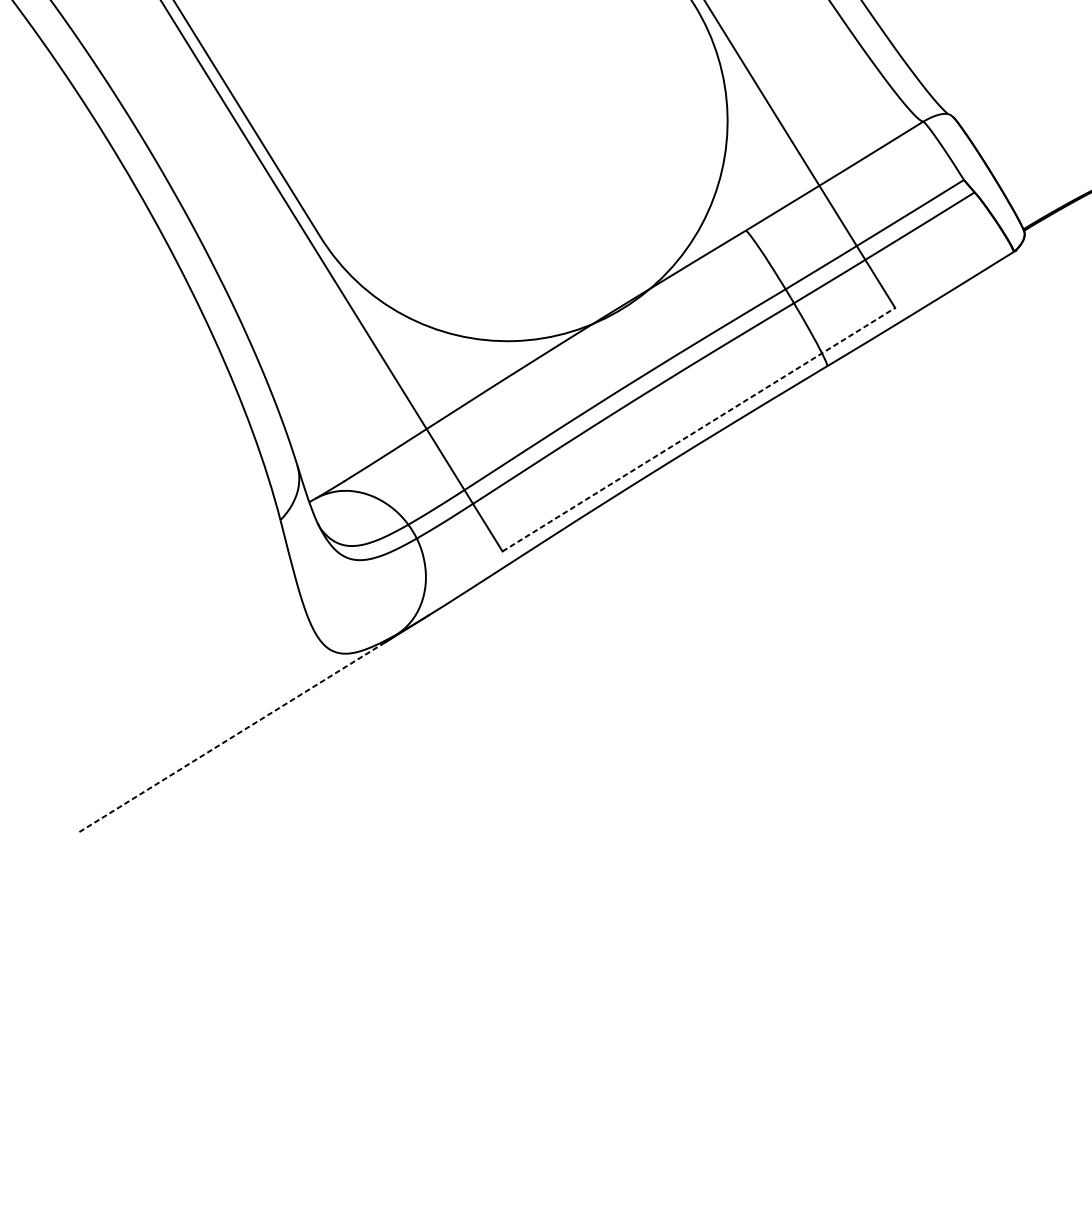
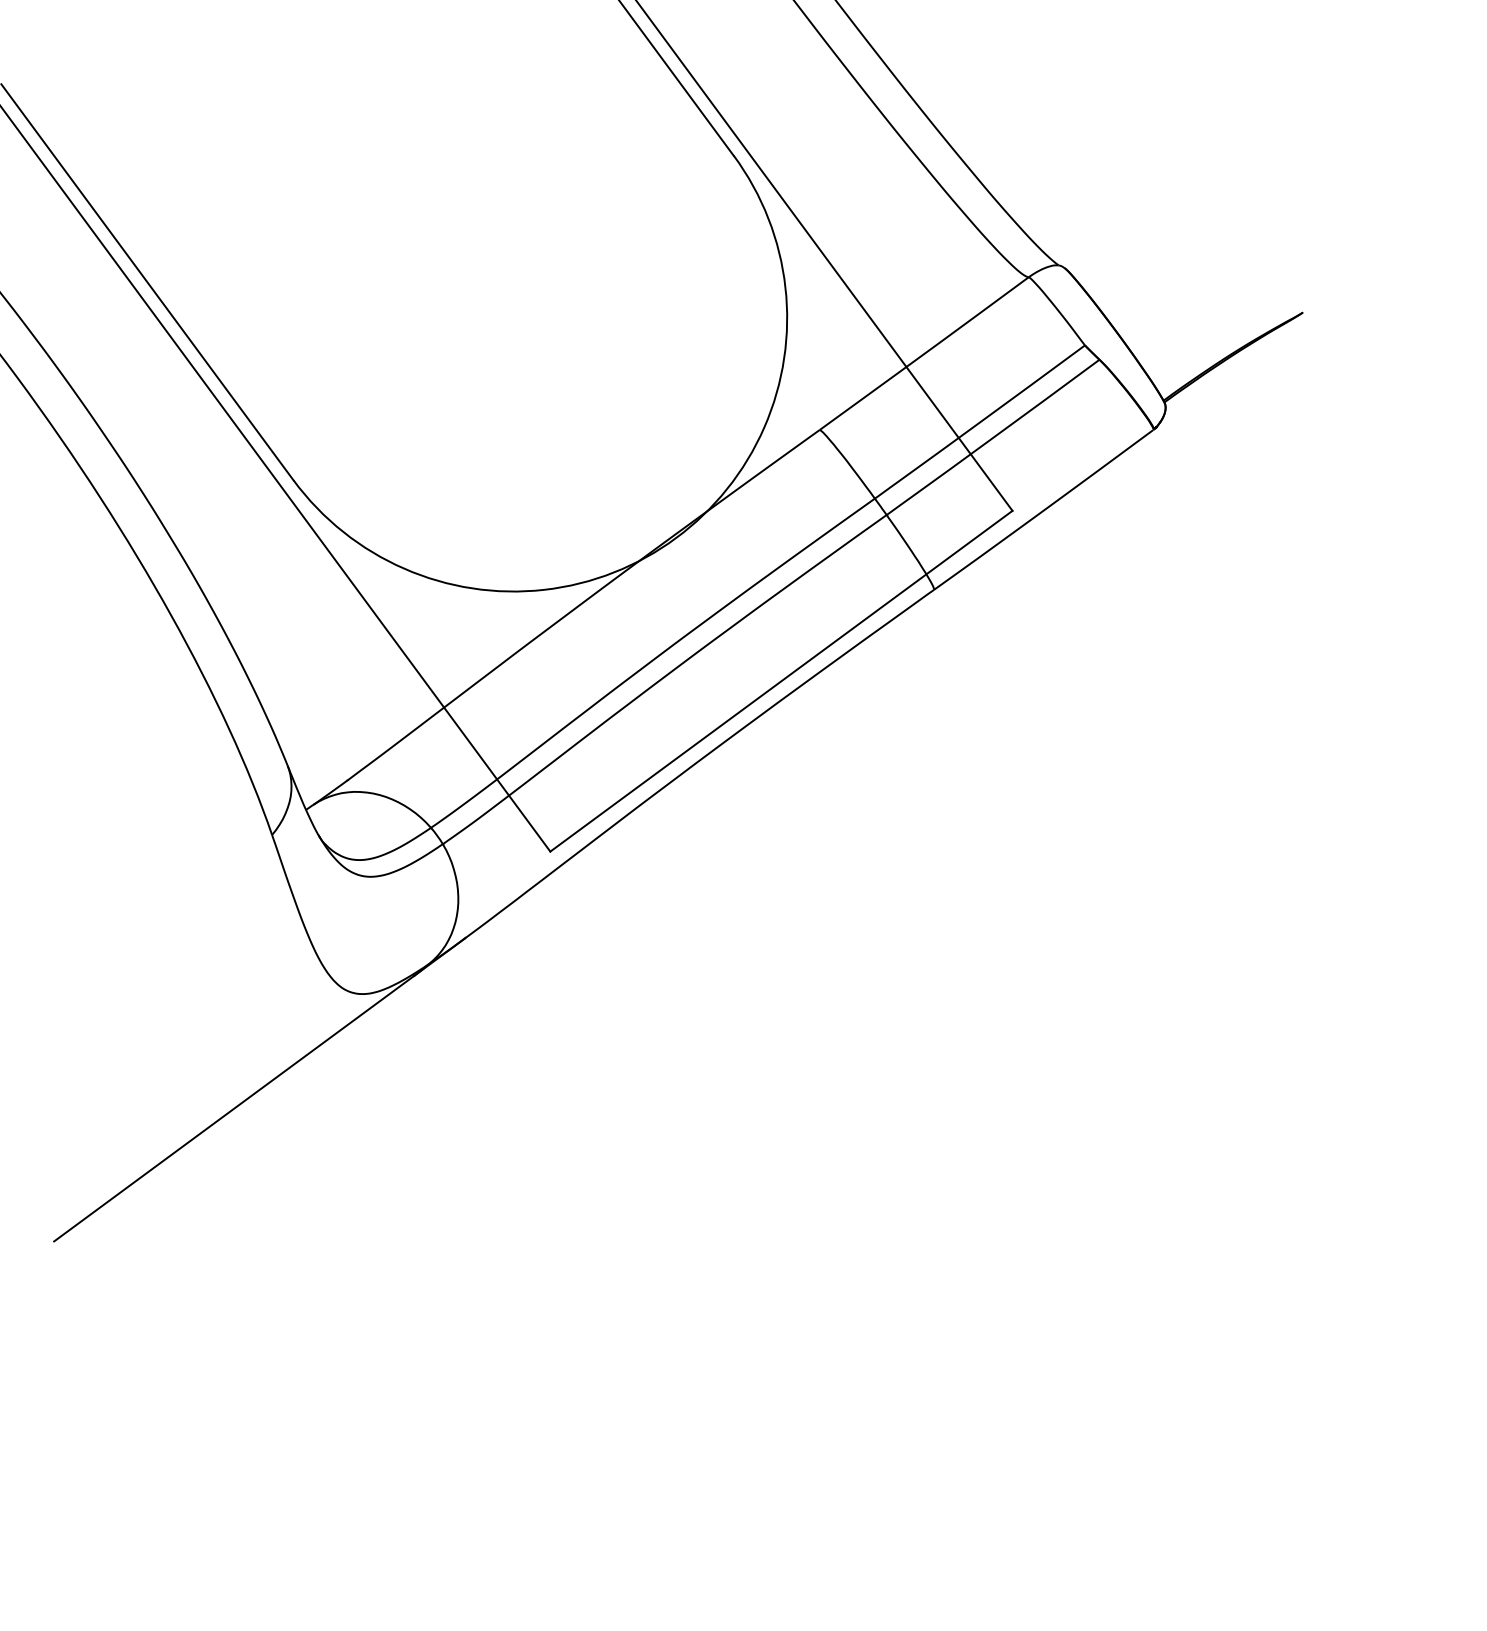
line: (698, 429) -> (781, 680), dashed -> solid
line: (232, 737) -> (234, 1108), dashed -> solid

